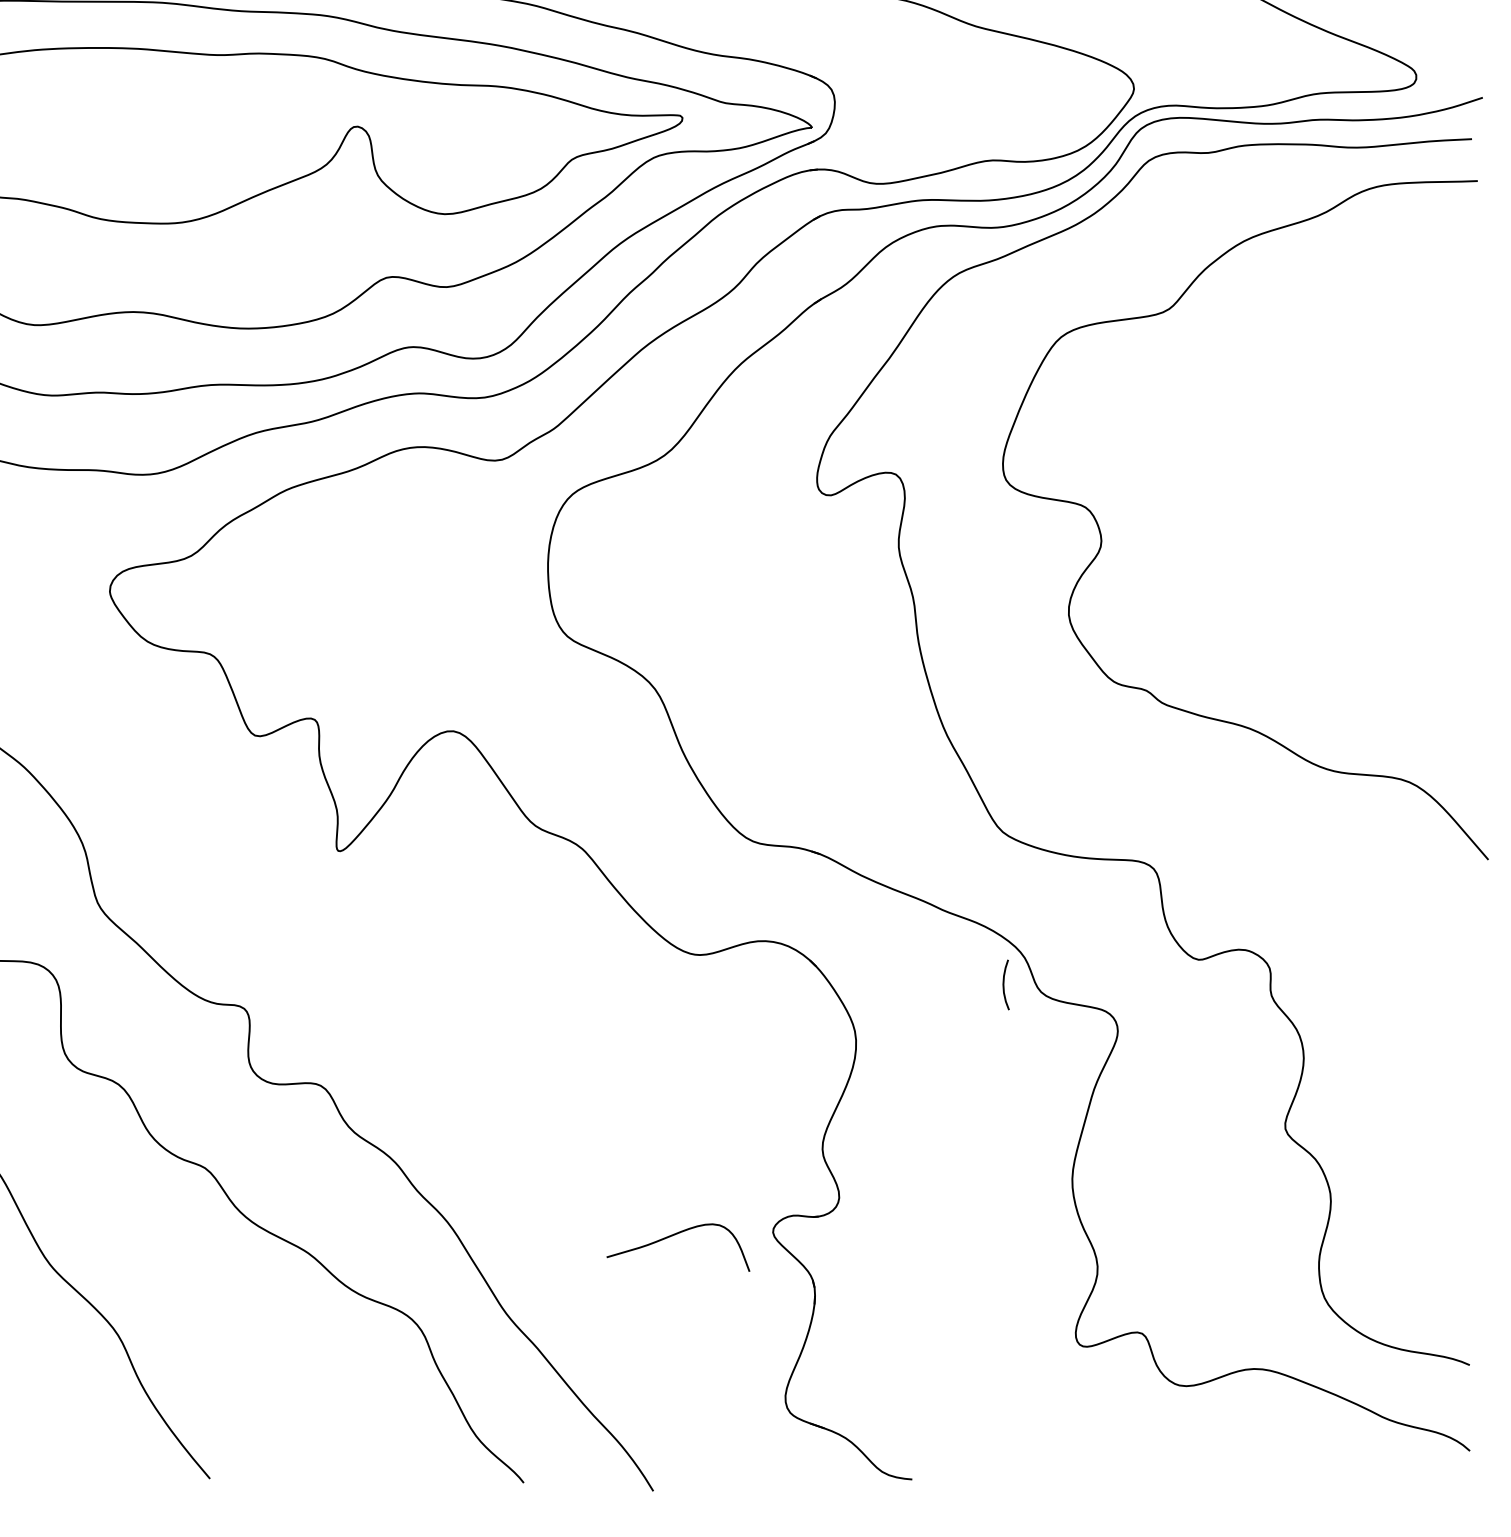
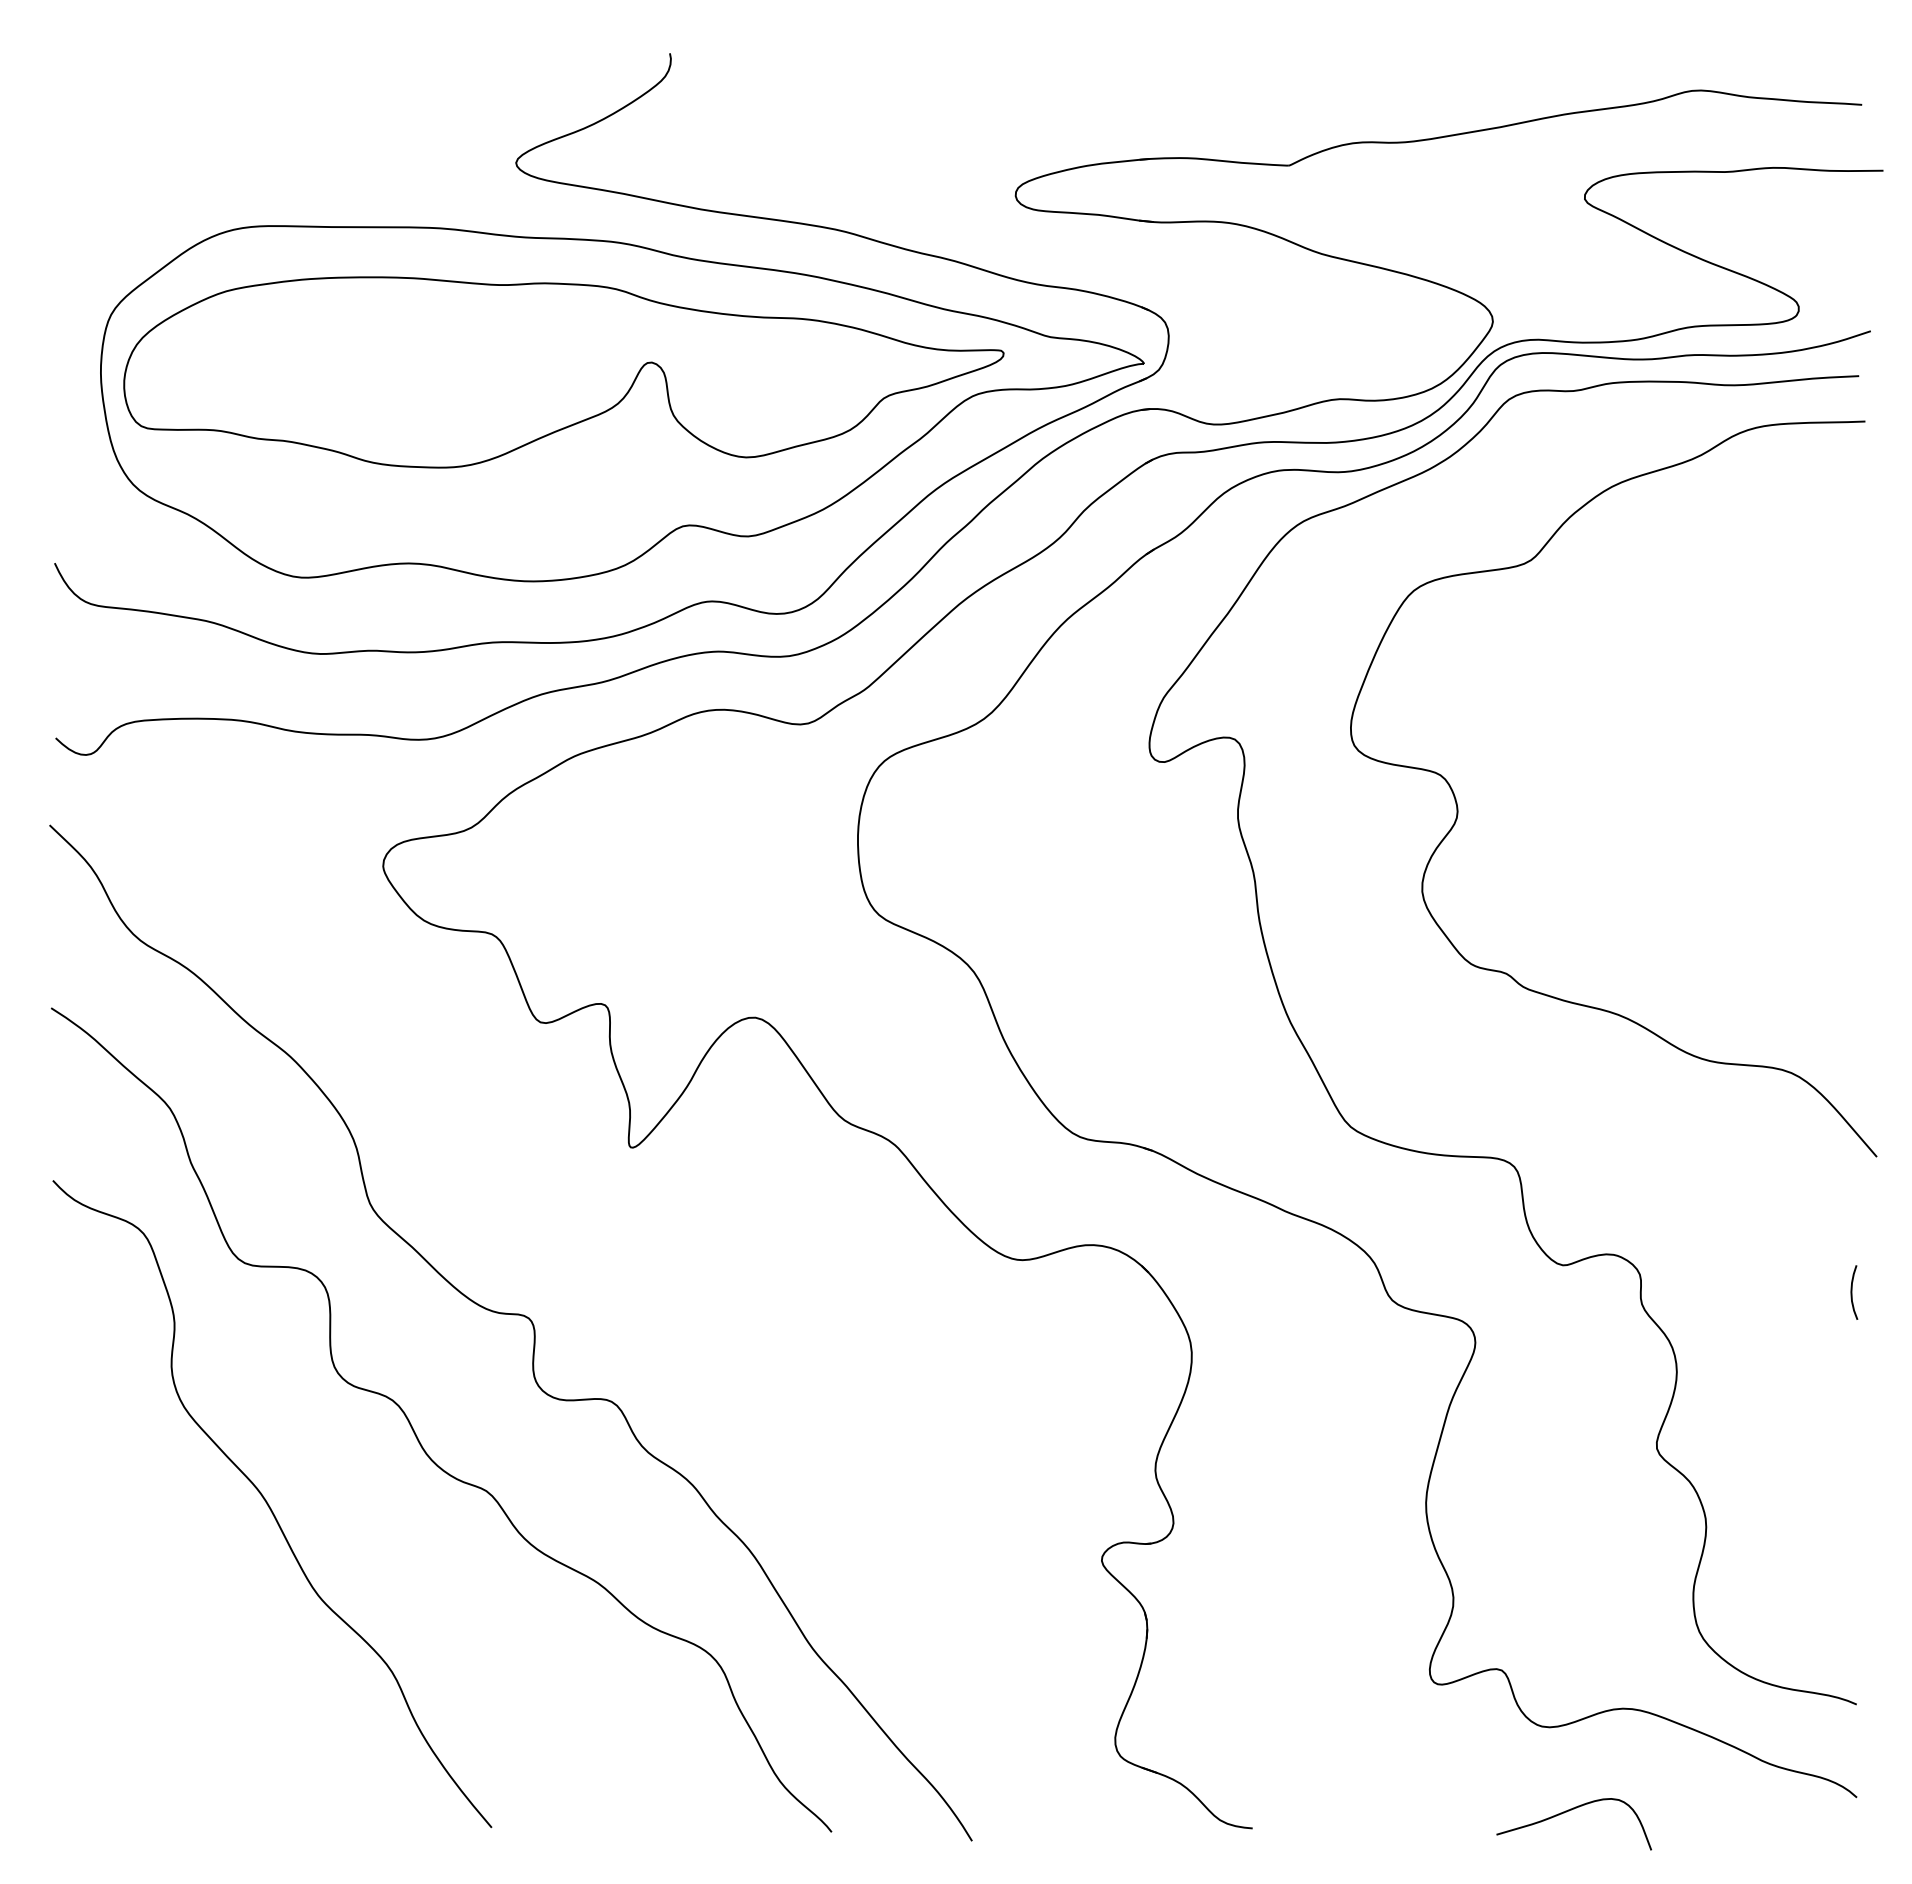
curve: (1004, 984) -> (1852, 1292), moved
curve: (674, 1235) -> (1569, 1811), moved

